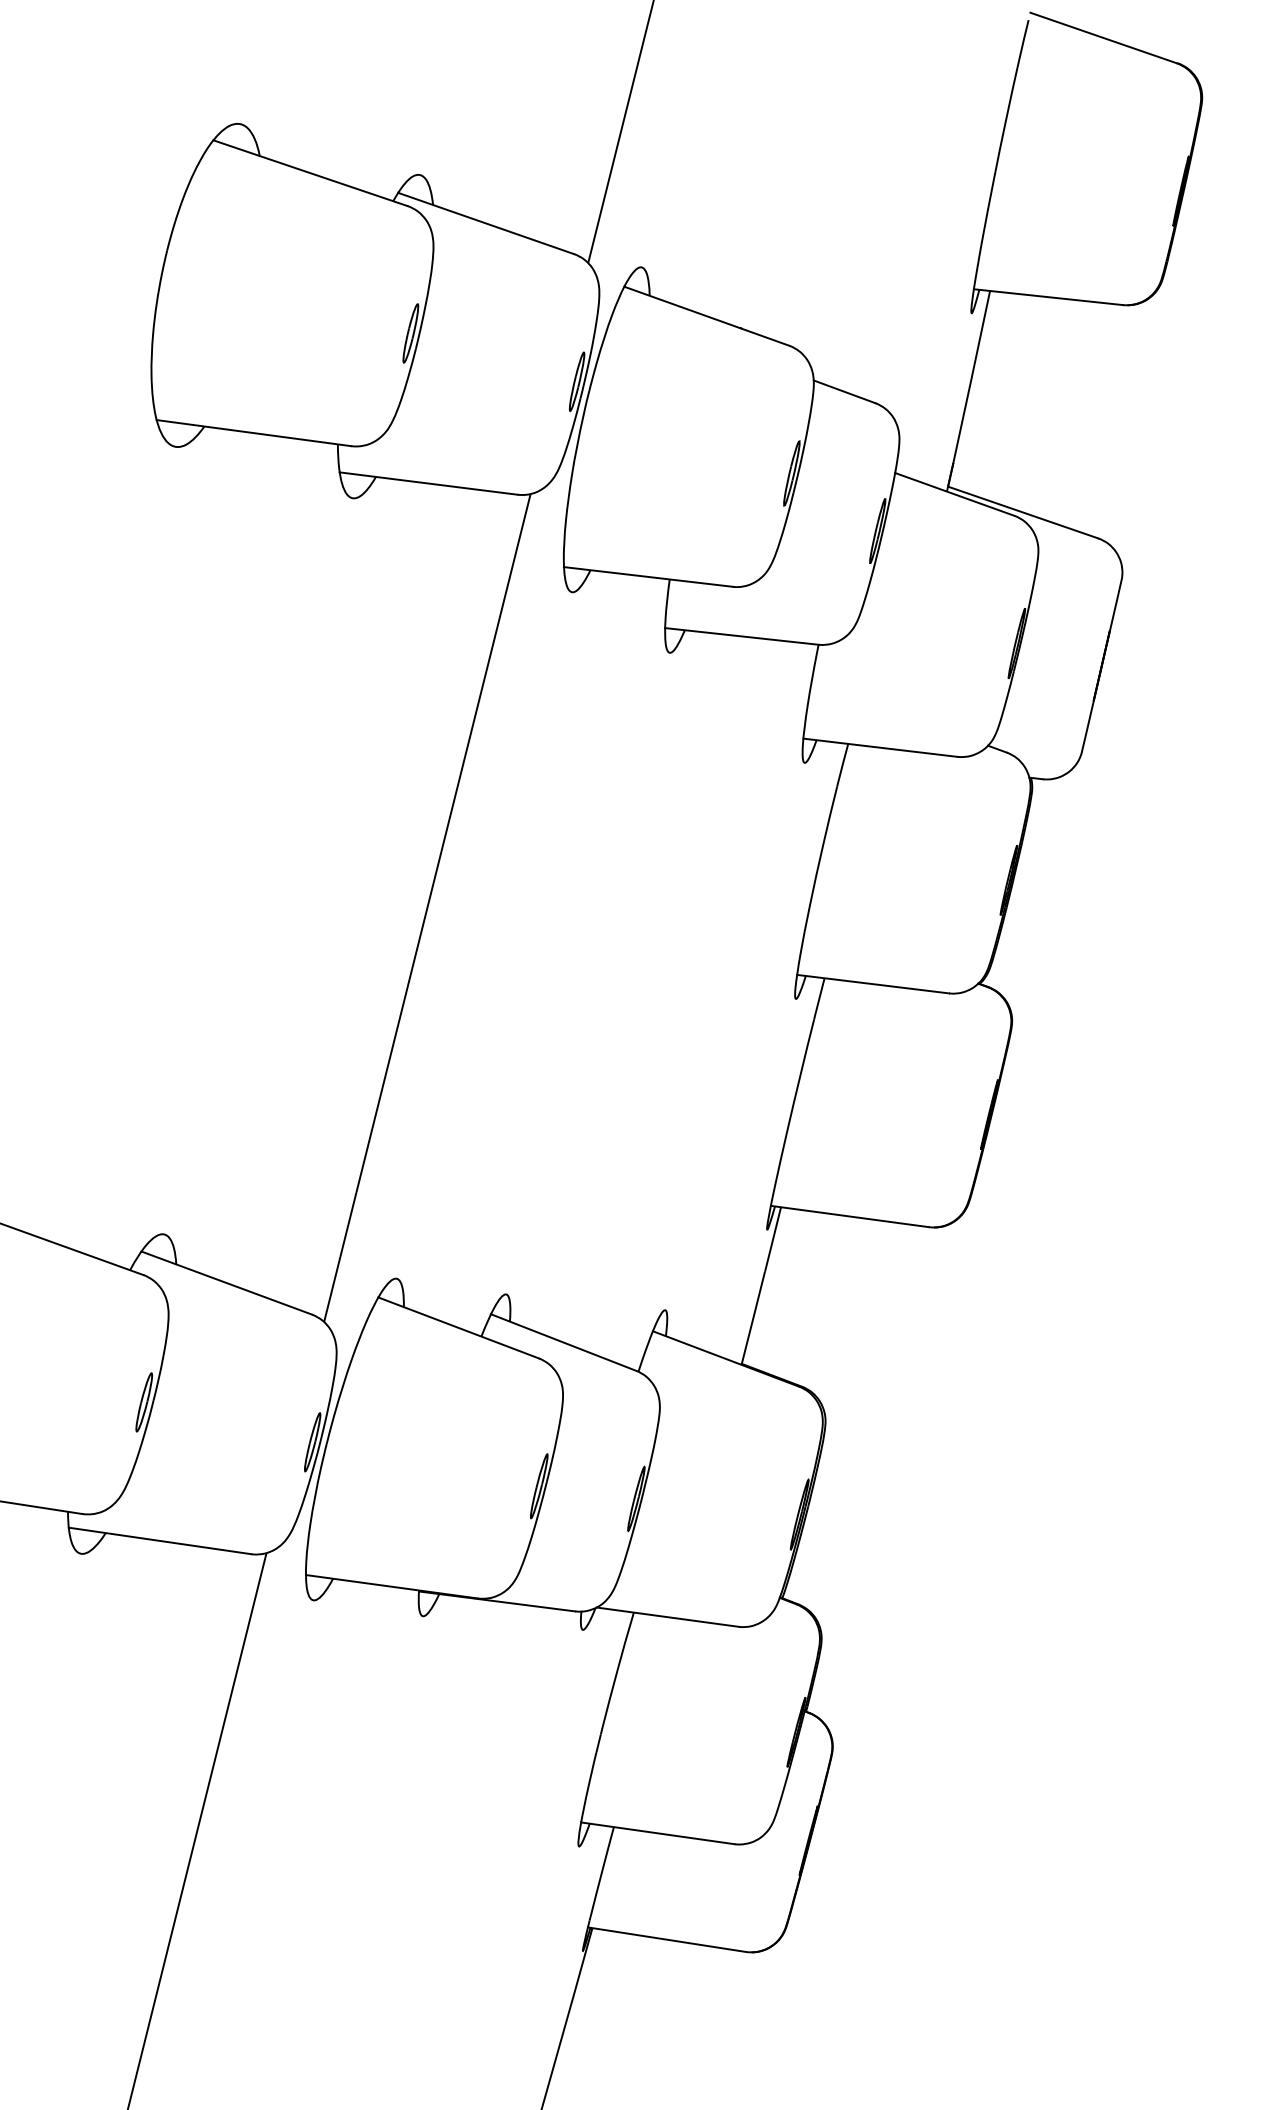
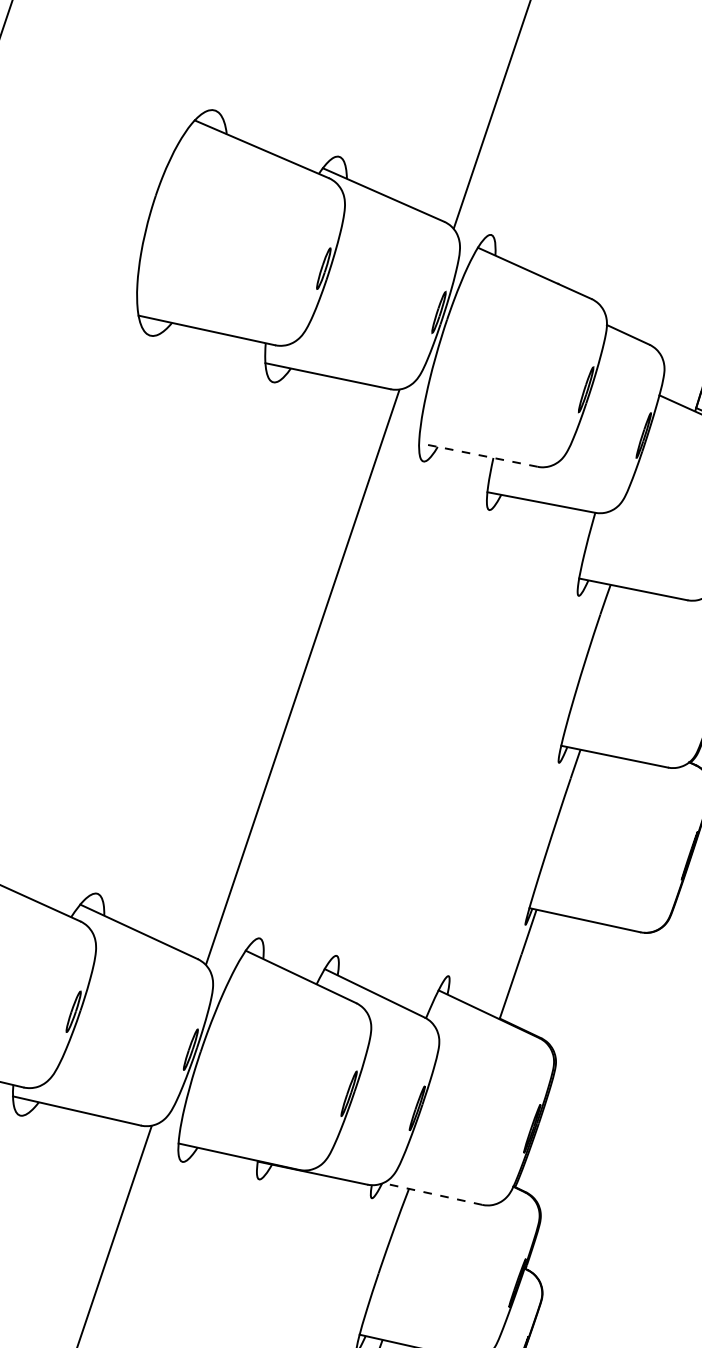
line: (648, 576) -> (478, 454), solid -> dashed
line: (667, 1617) -> (432, 1194), solid -> dashed

